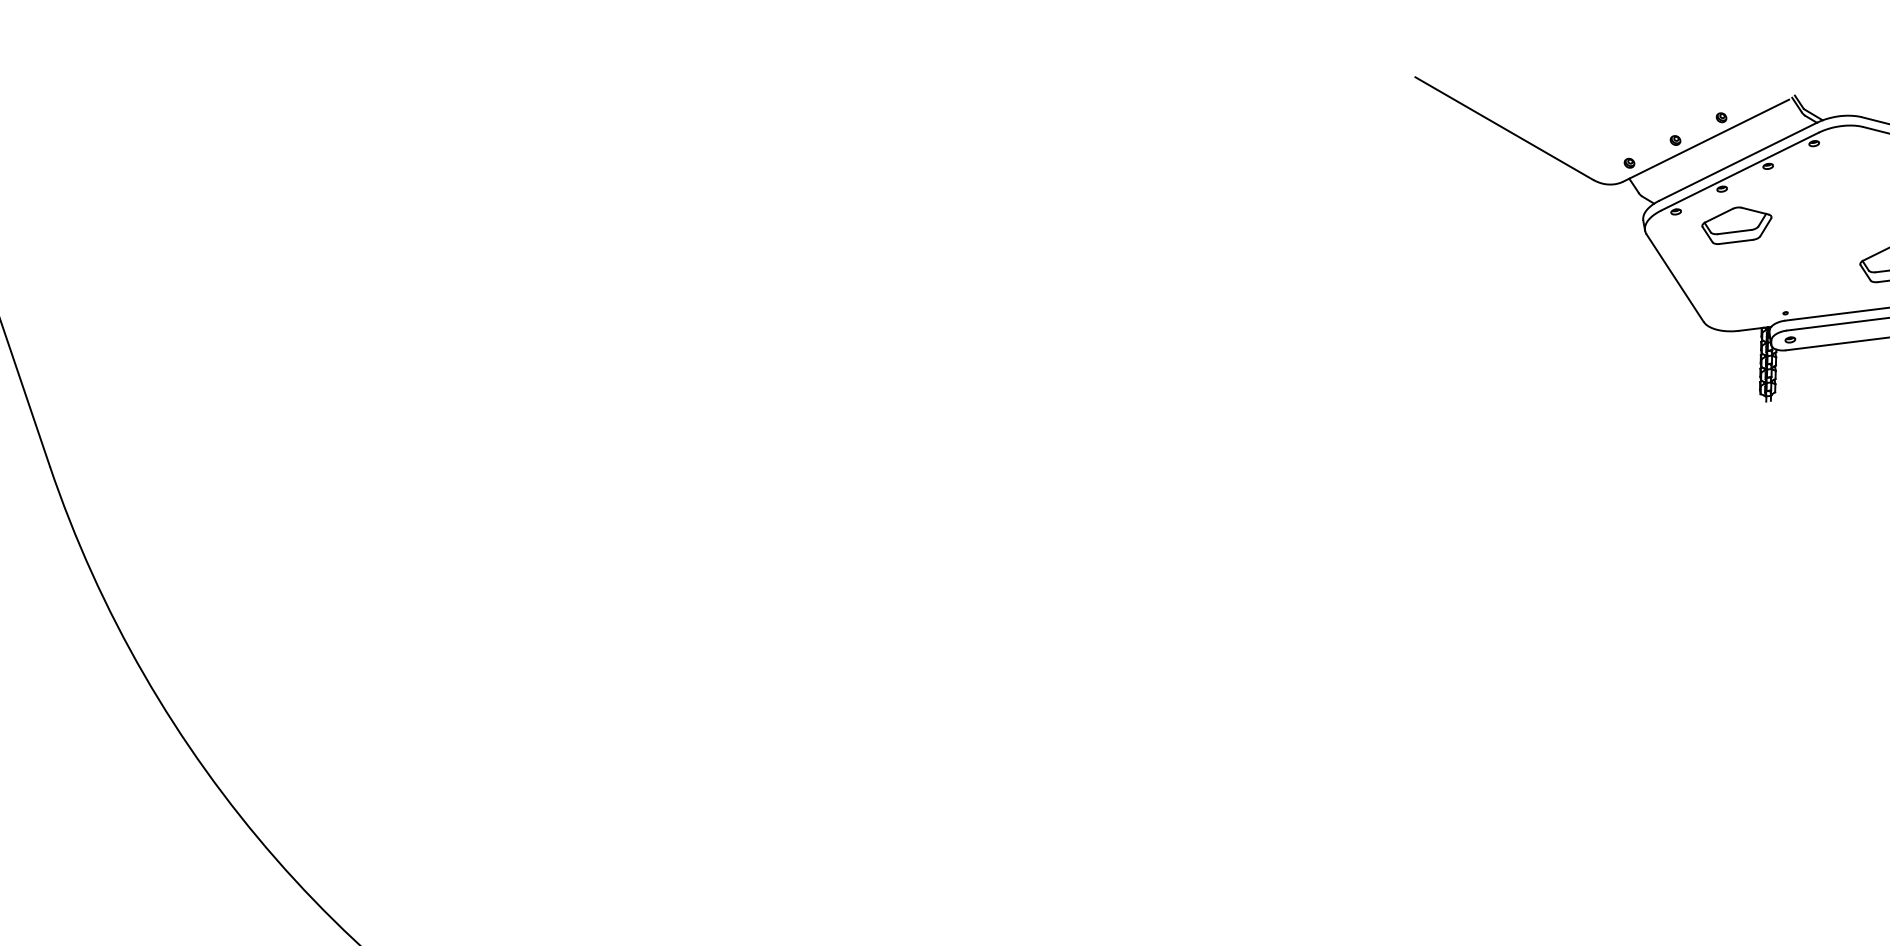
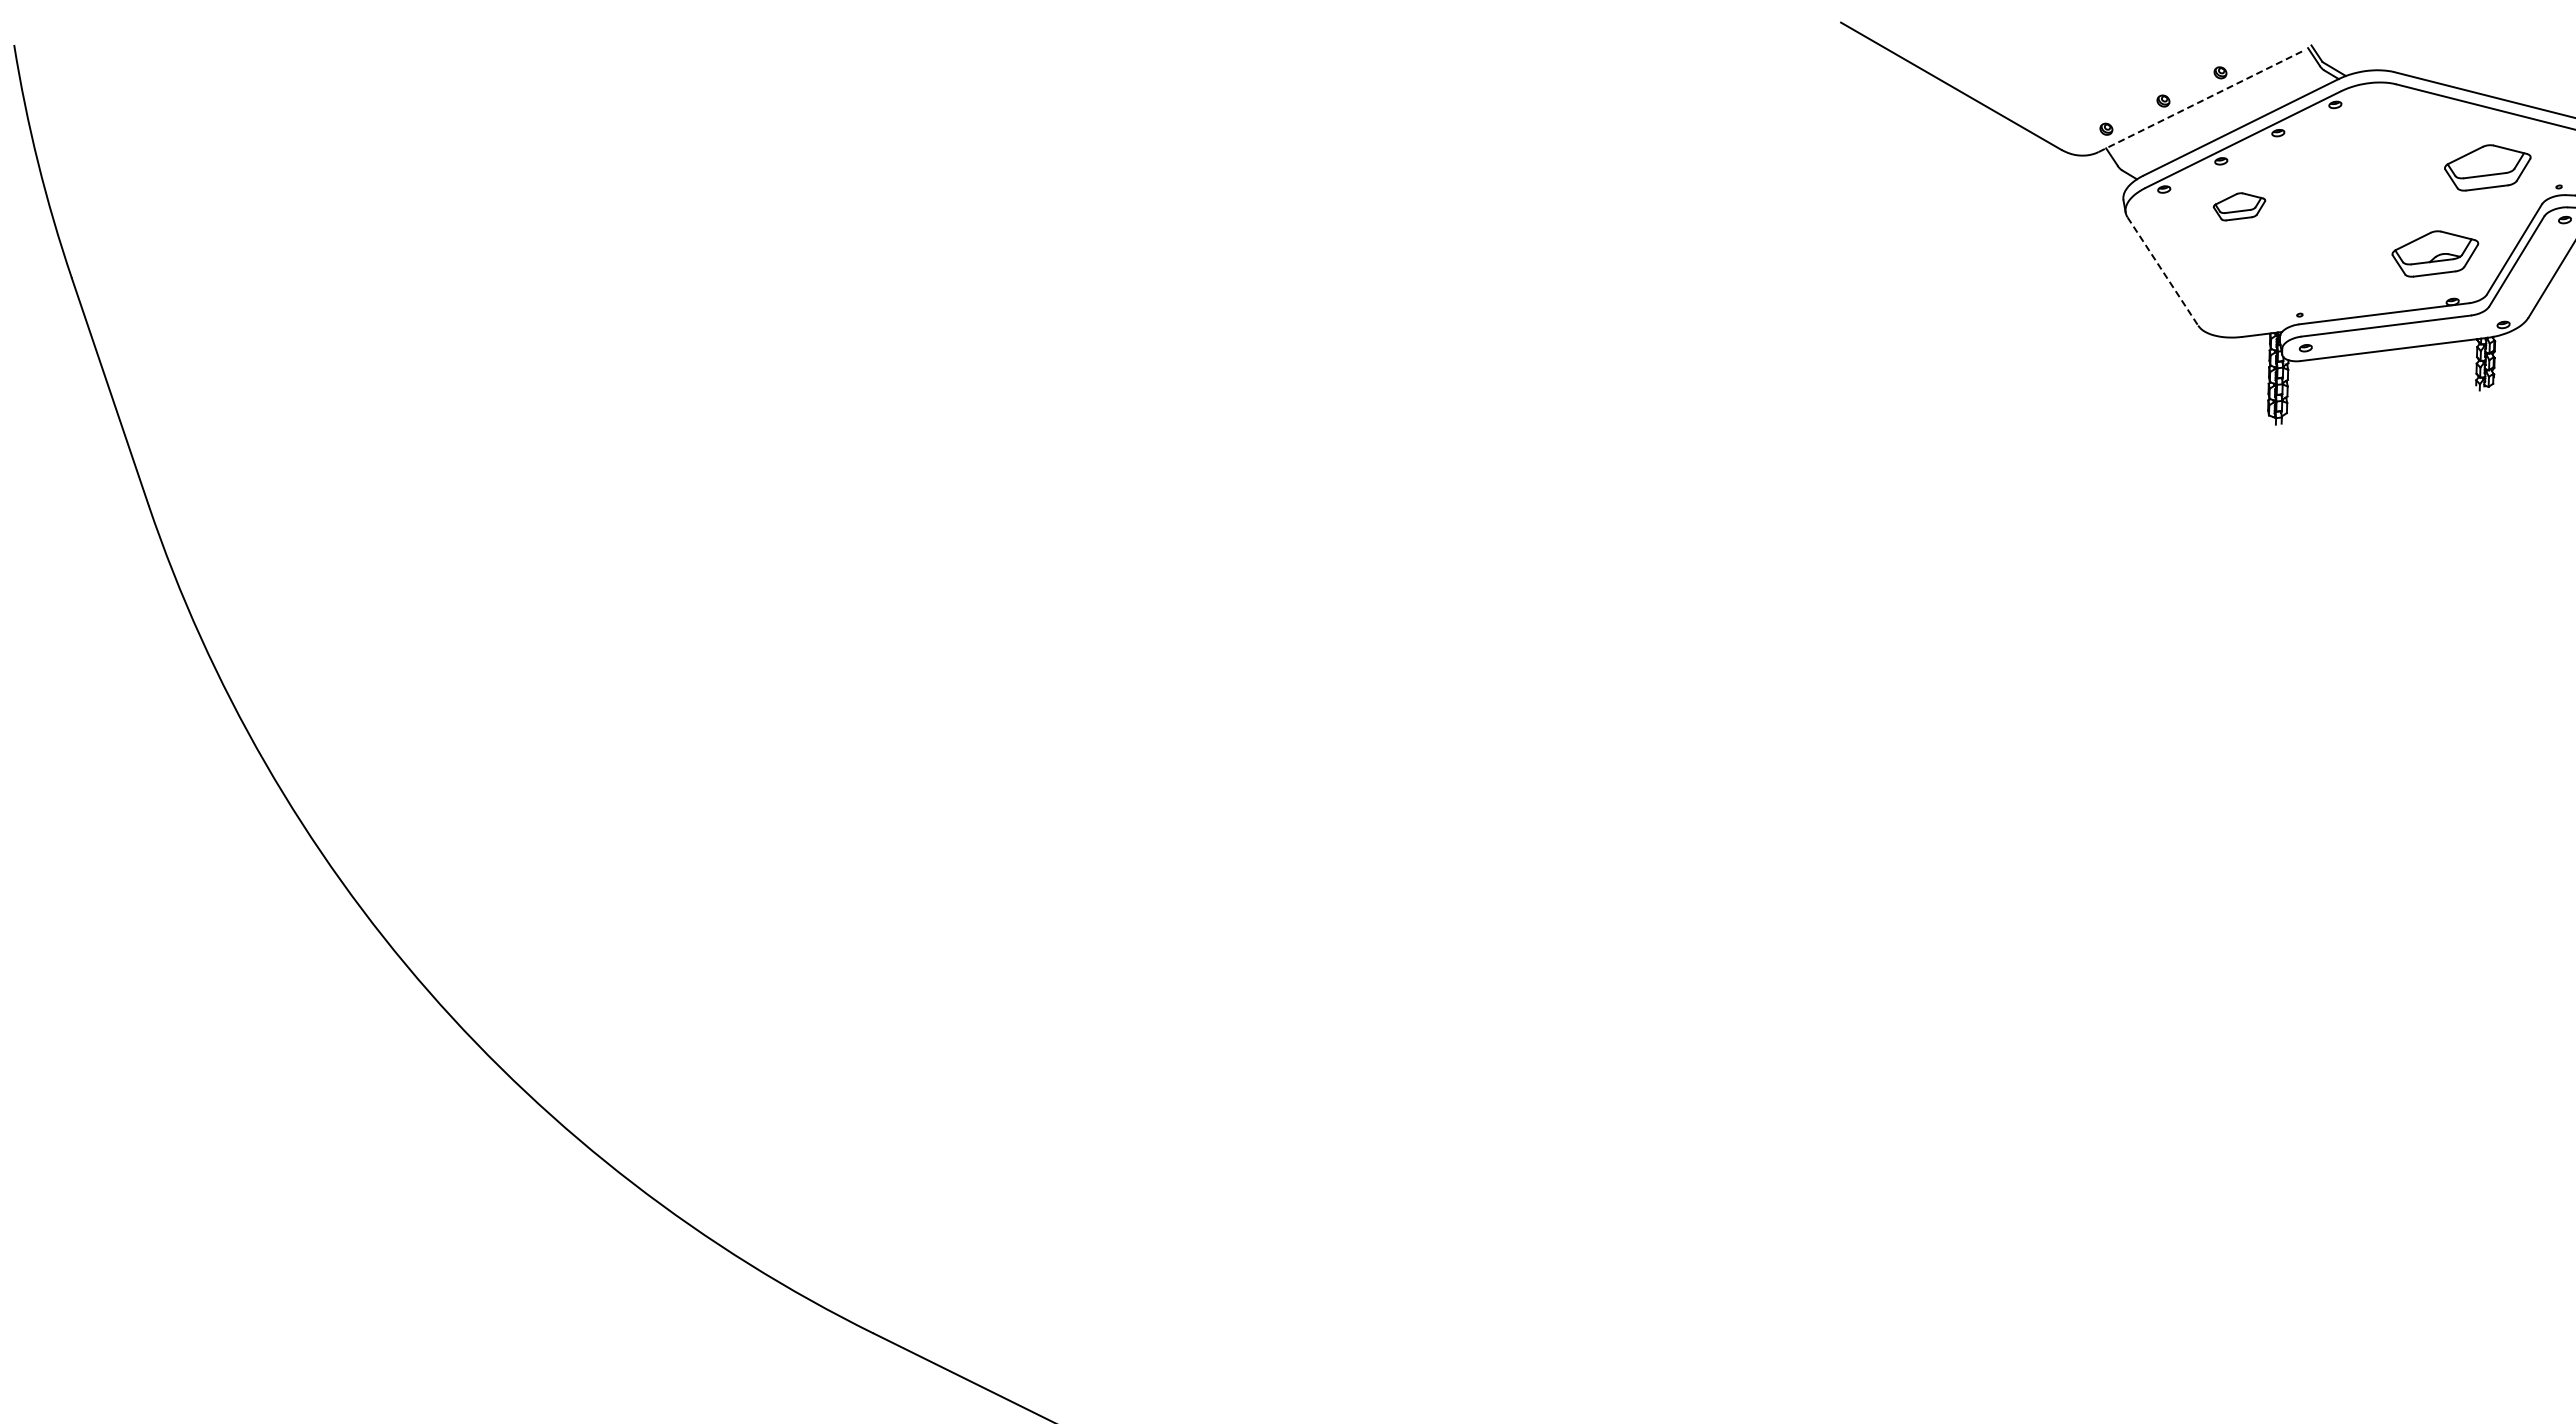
line: (1706, 140) -> (2201, 101), solid -> dashed
part: (1736, 225) -> (2239, 206), size x0.6
line: (1674, 278) -> (2162, 271), solid -> dashed

